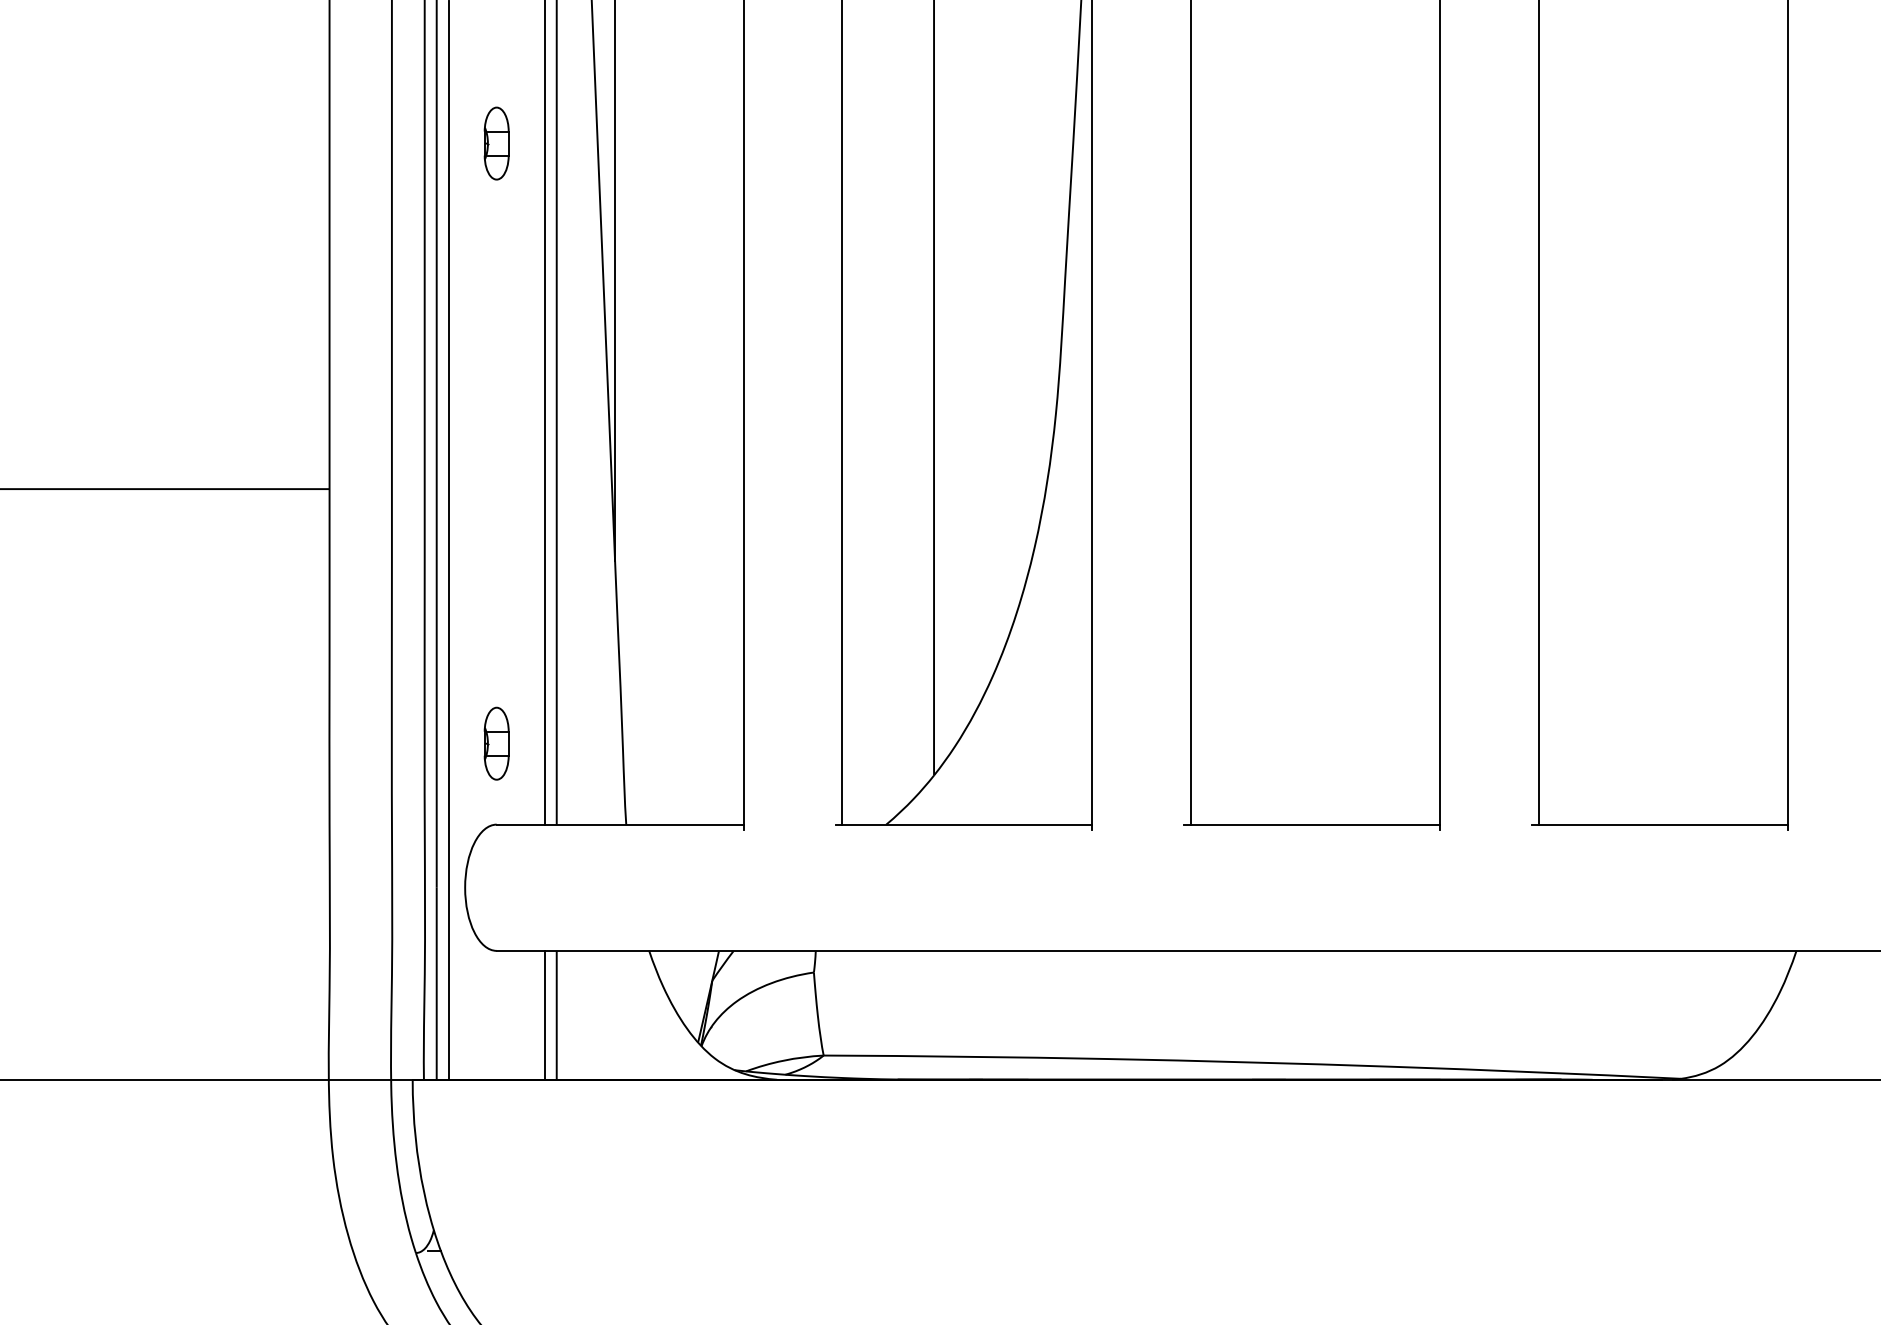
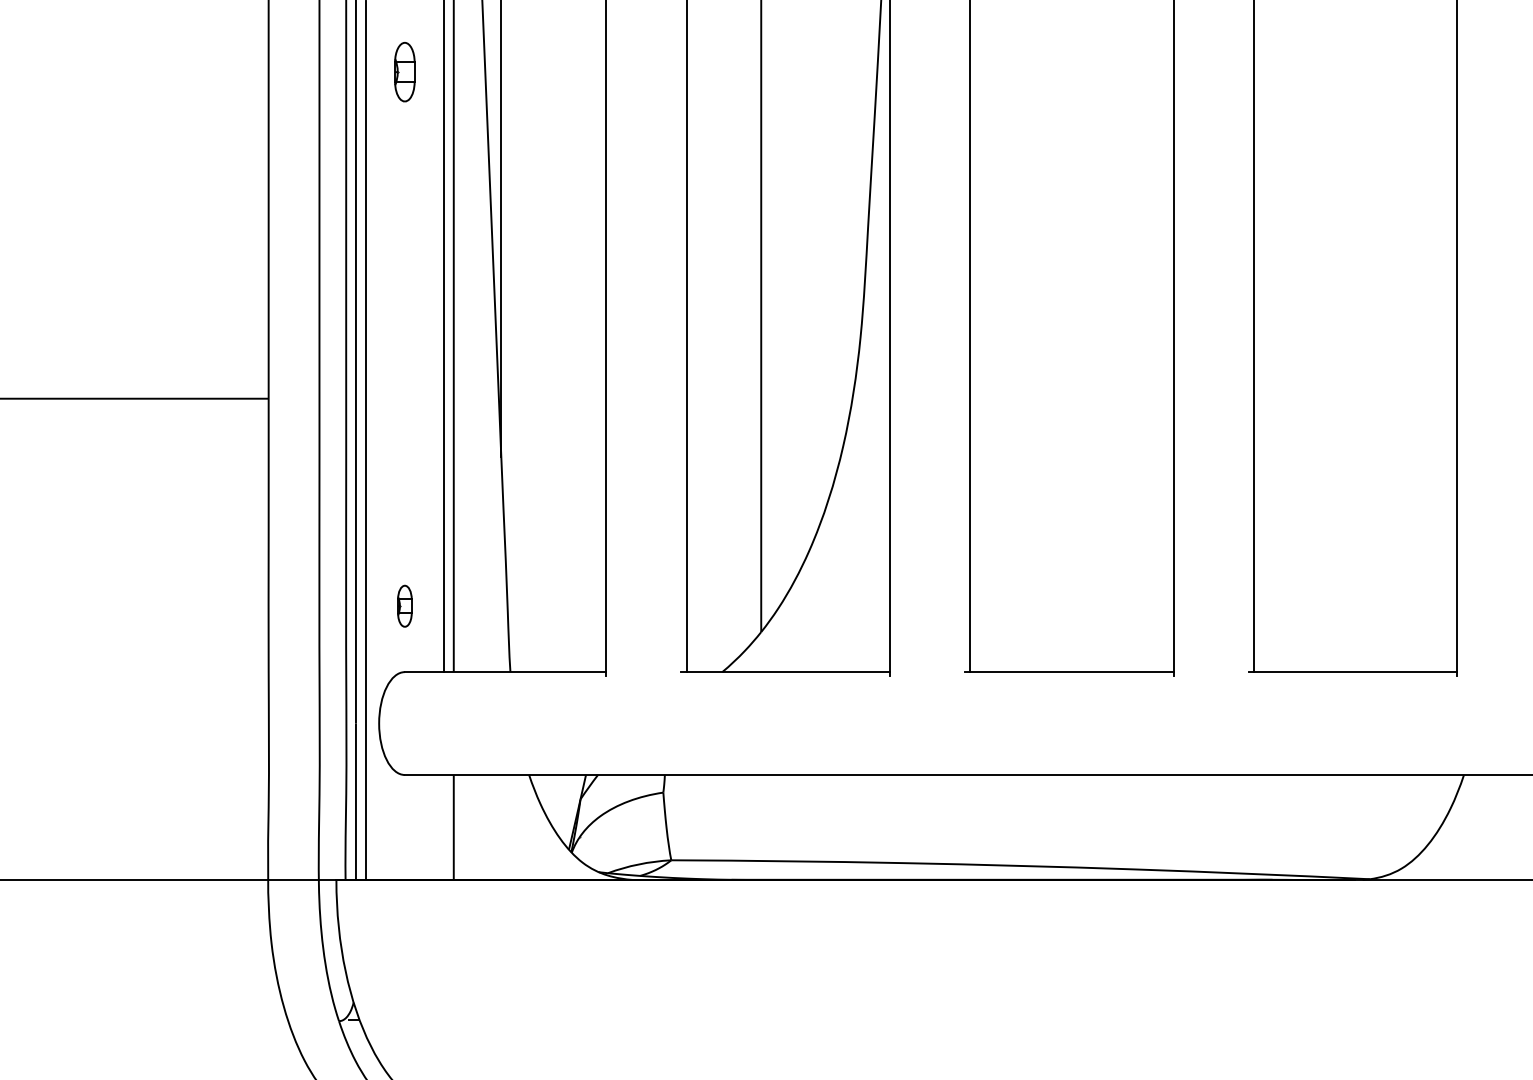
part: (496, 144) -> (404, 72), moved
part: (496, 744) -> (404, 606), size x0.7
line: (545, 1015) -> (444, 827), removed

